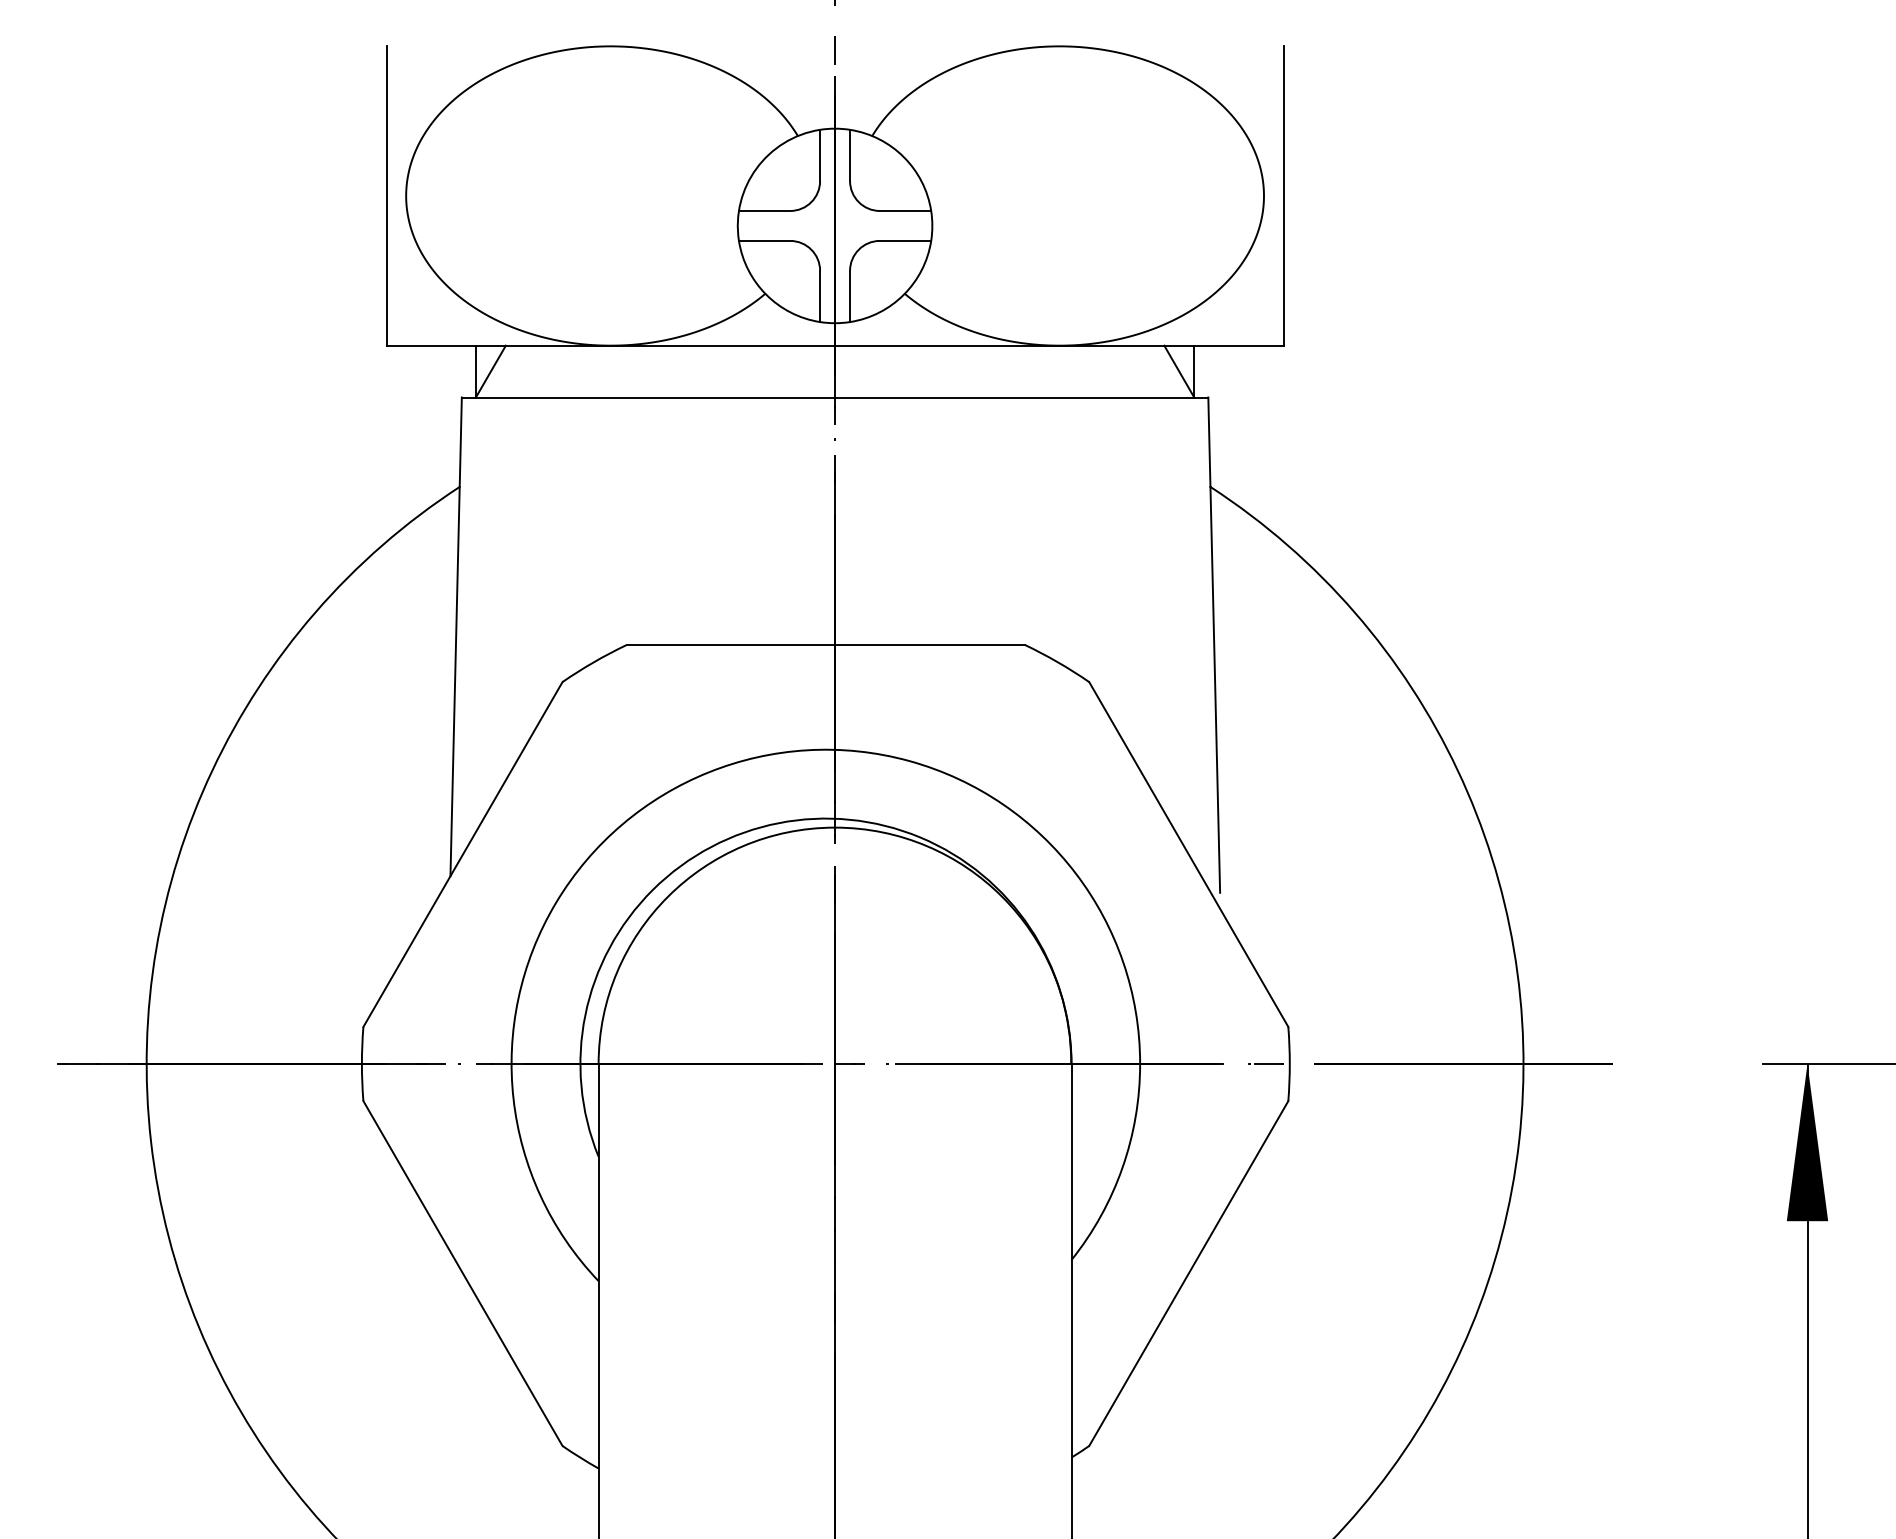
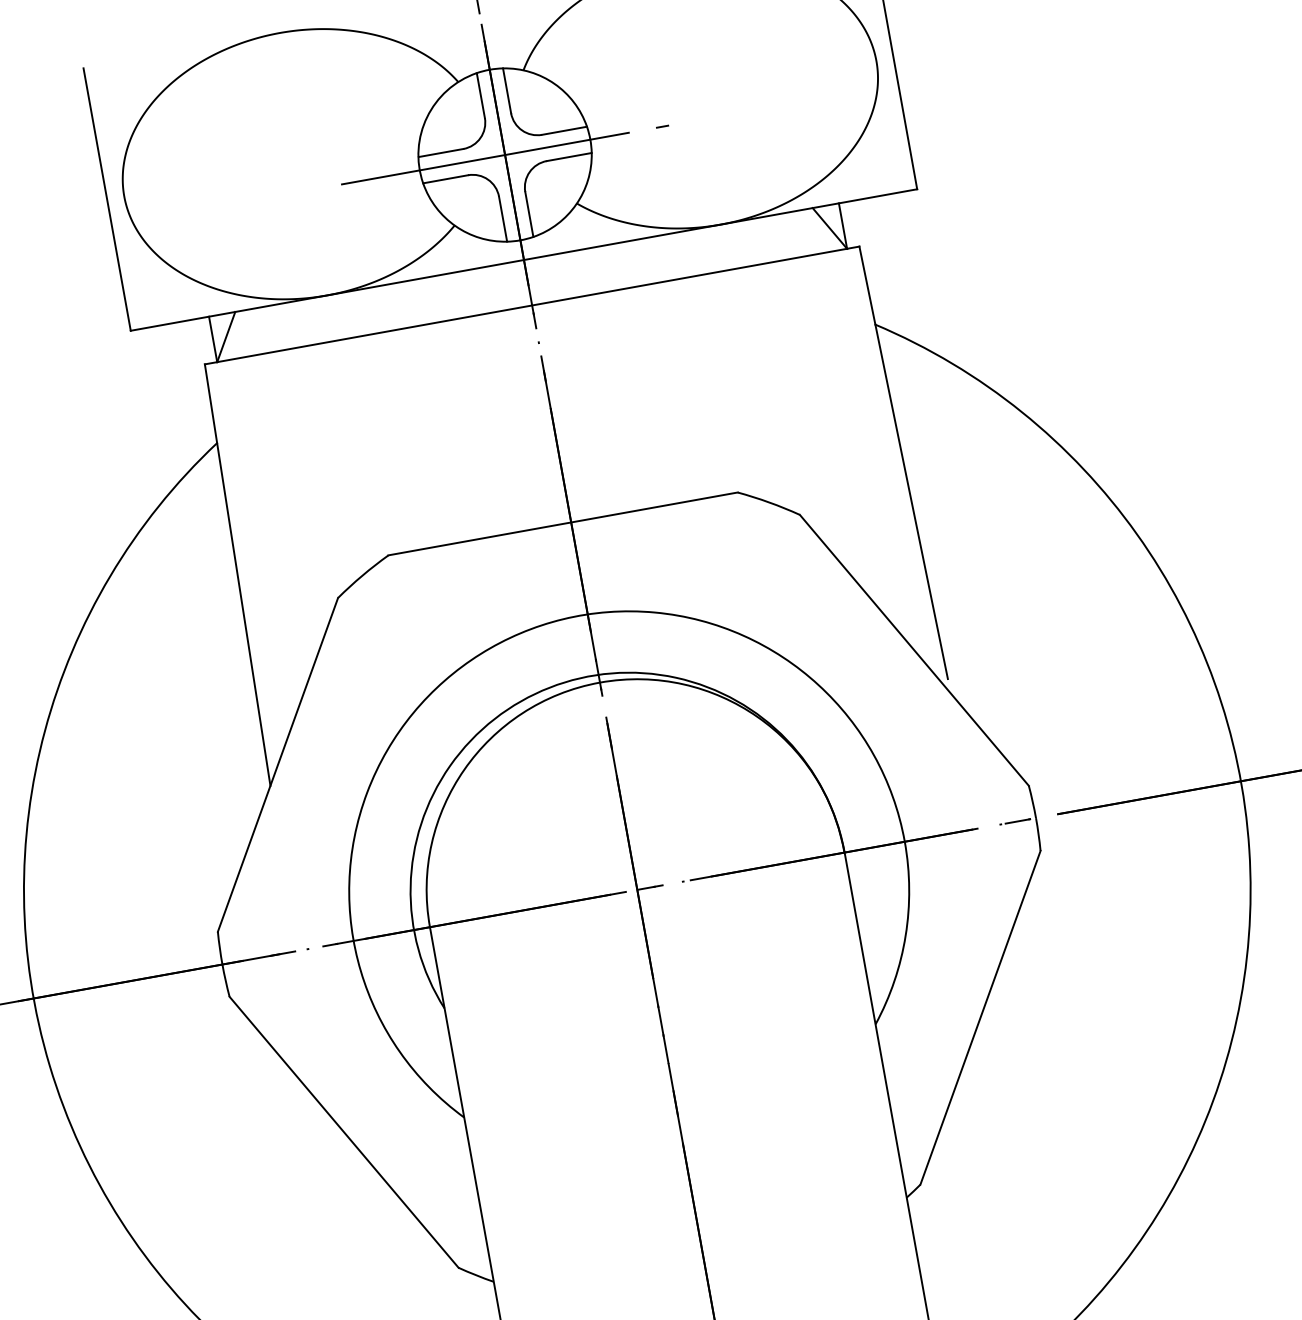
line: (835, 225) -> (505, 154), added

